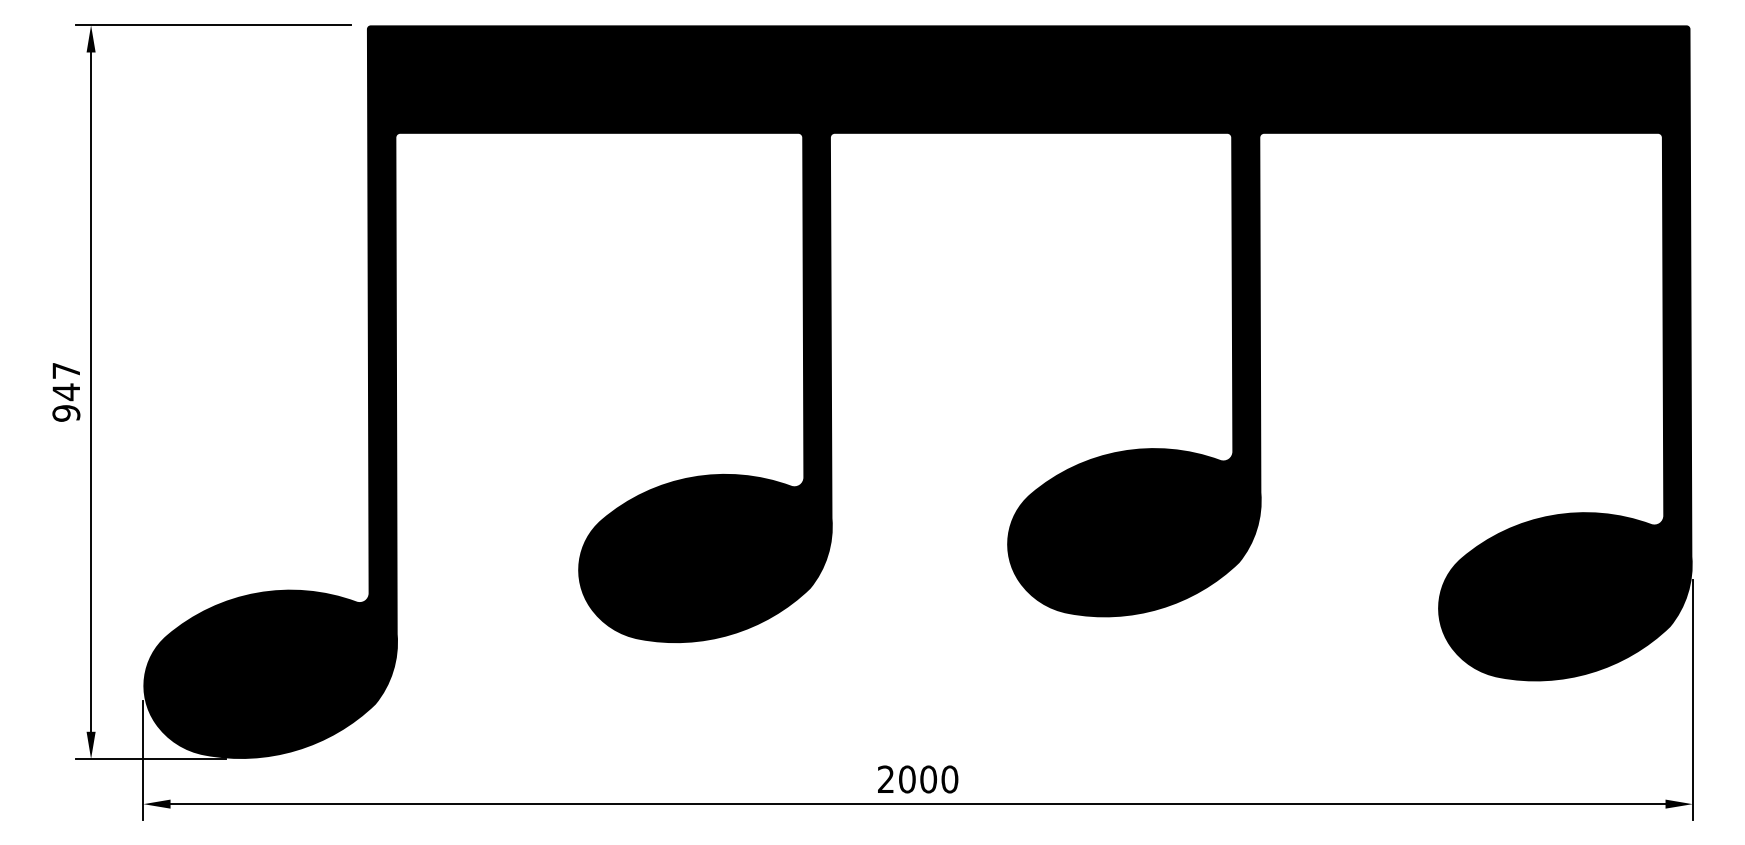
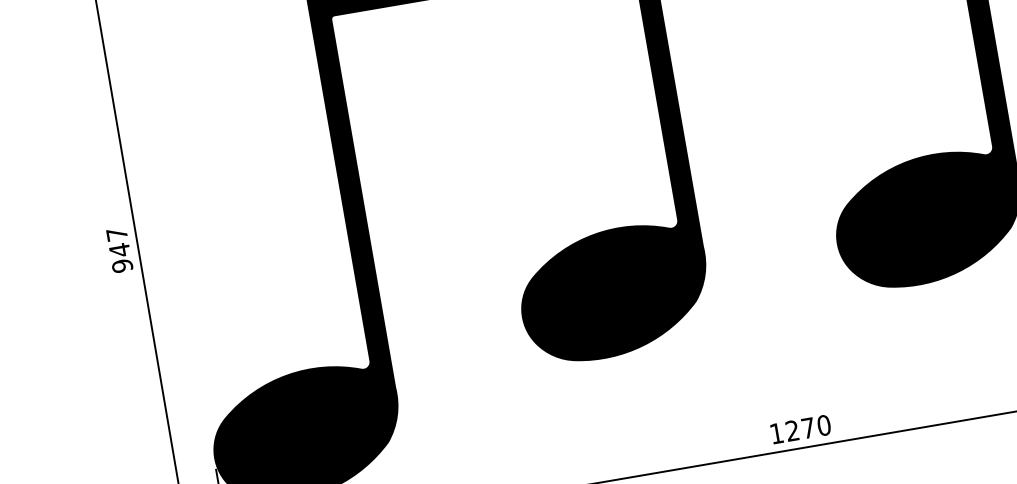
text: (907, 779) -> (792, 430), 2000 -> 1270

